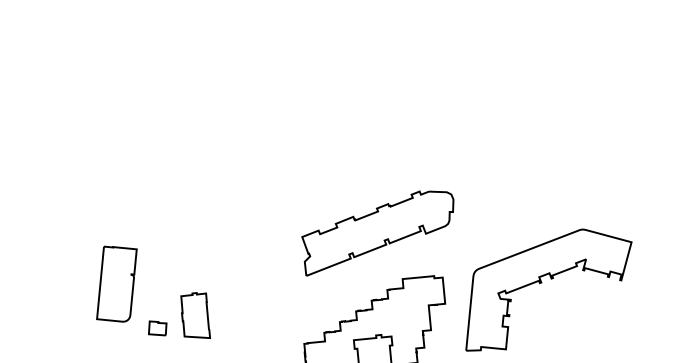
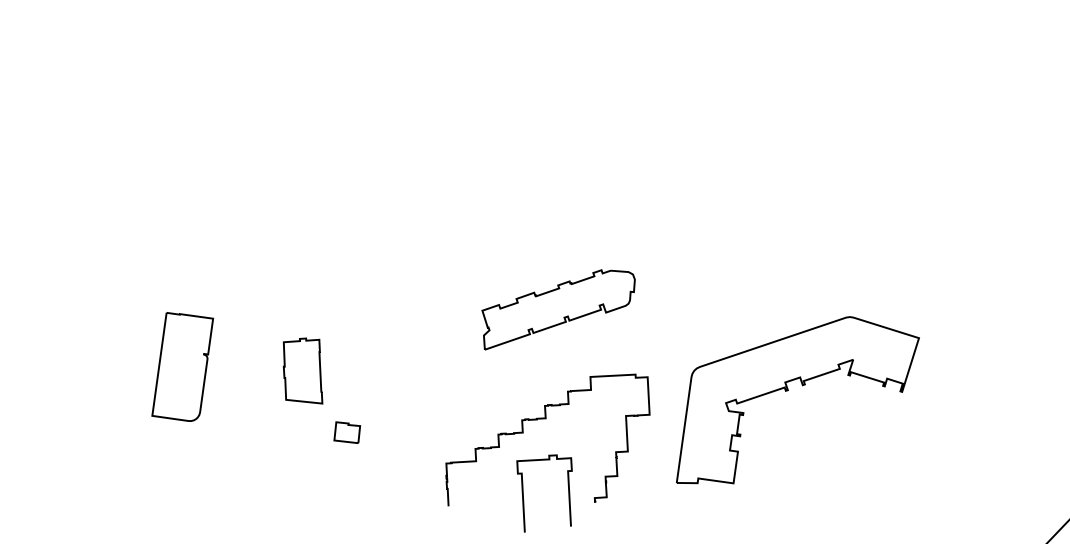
part: (378, 232) -> (558, 309), size x0.7
part: (195, 315) -> (302, 370), moved
part: (157, 328) -> (347, 432), moved

